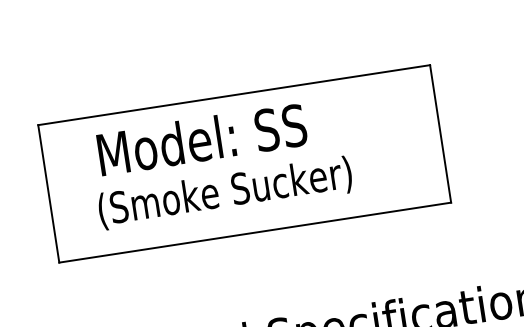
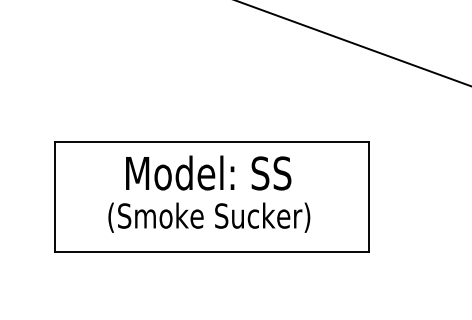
text: (201, 138) -> (208, 172), moved
text: (225, 192) -> (209, 217), moved

